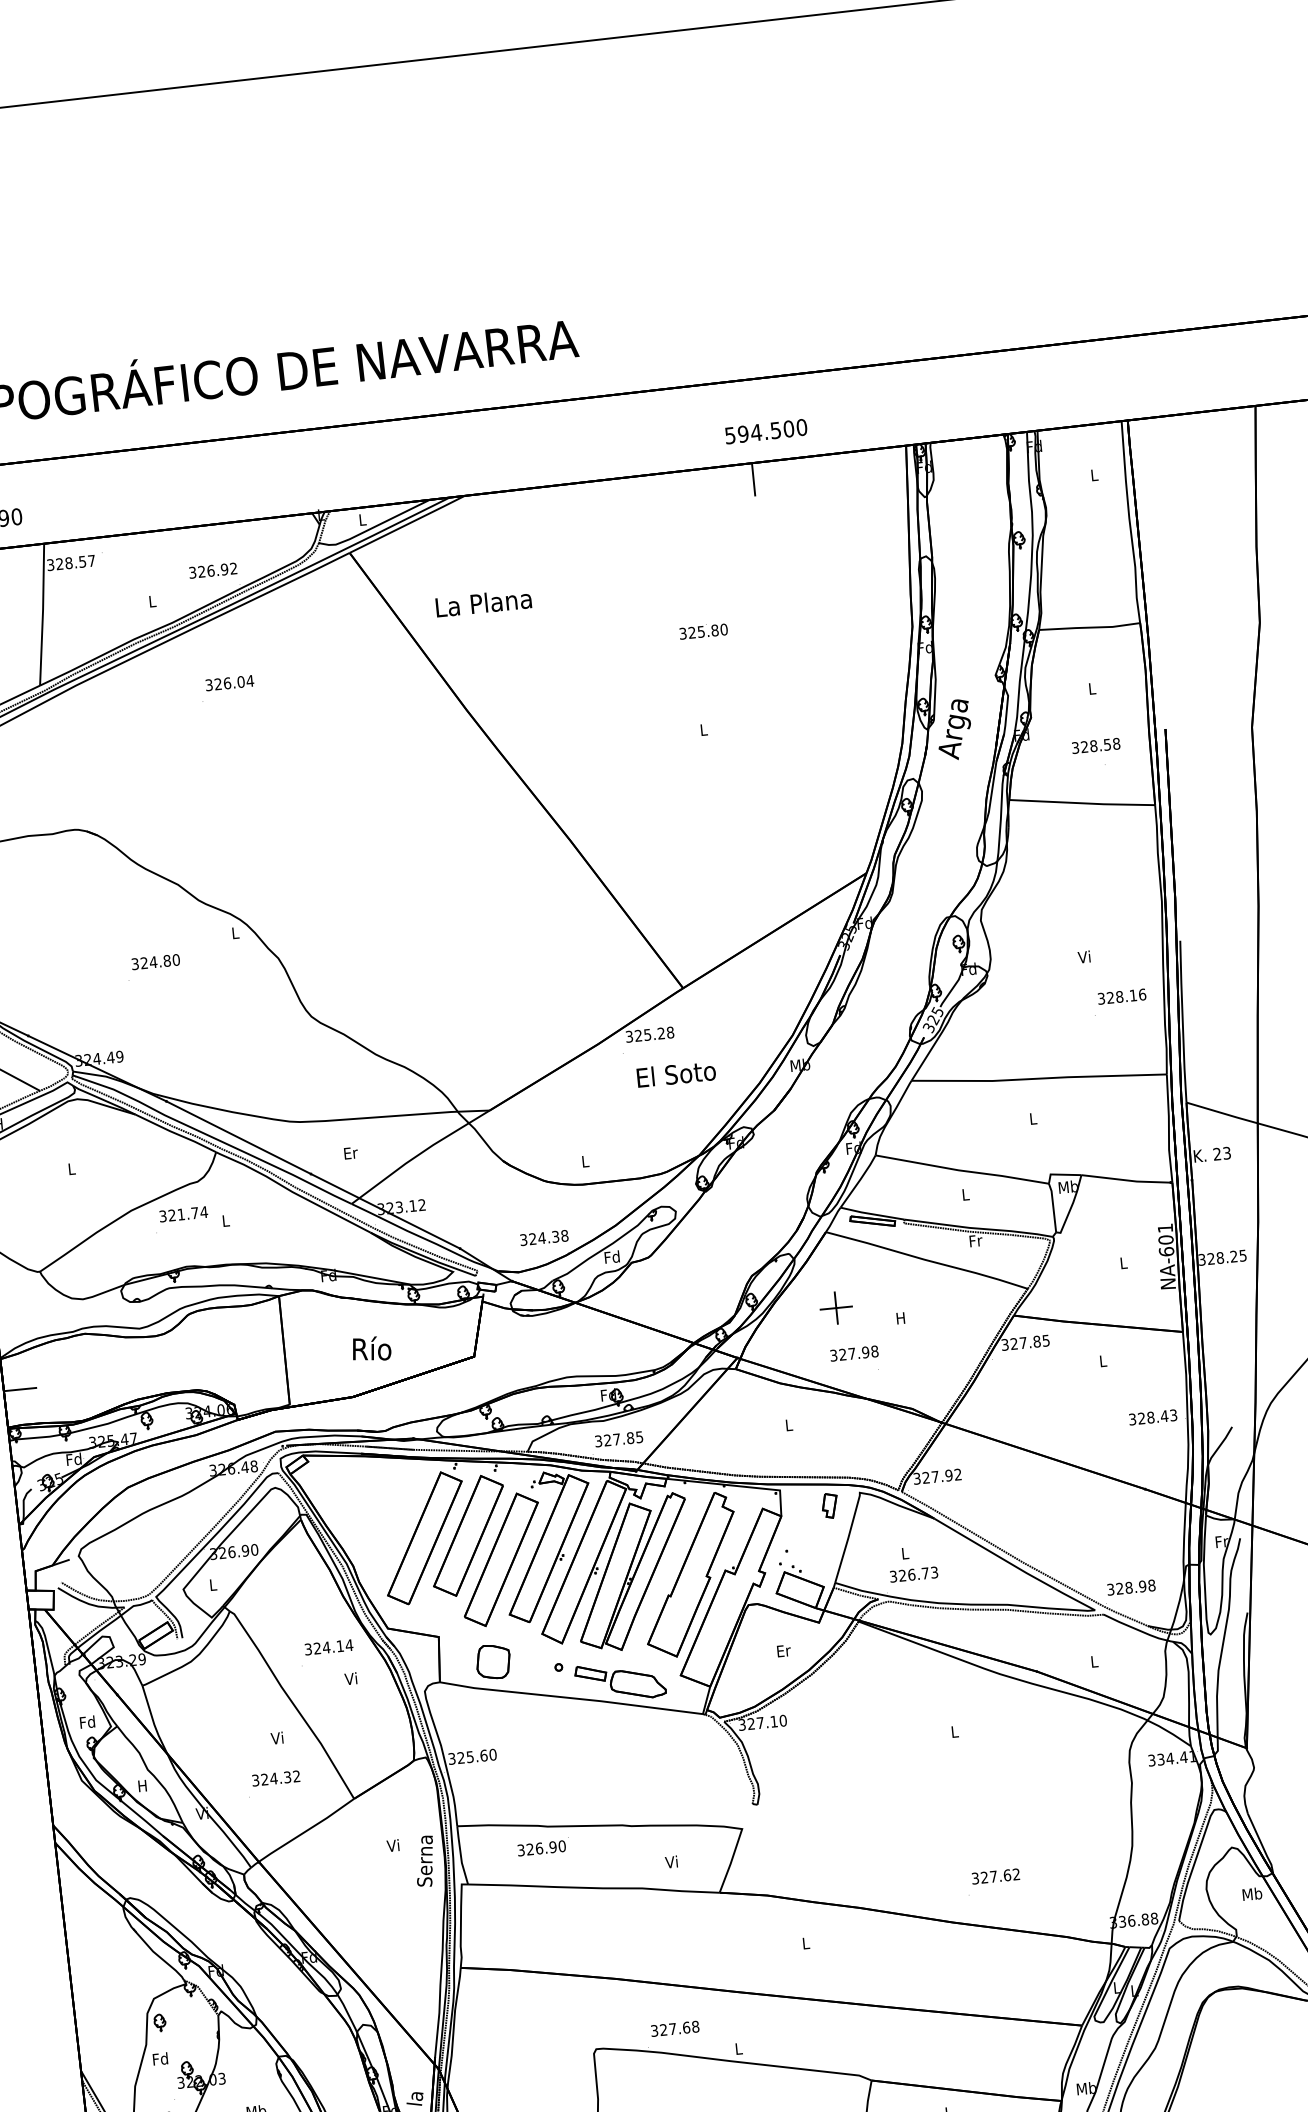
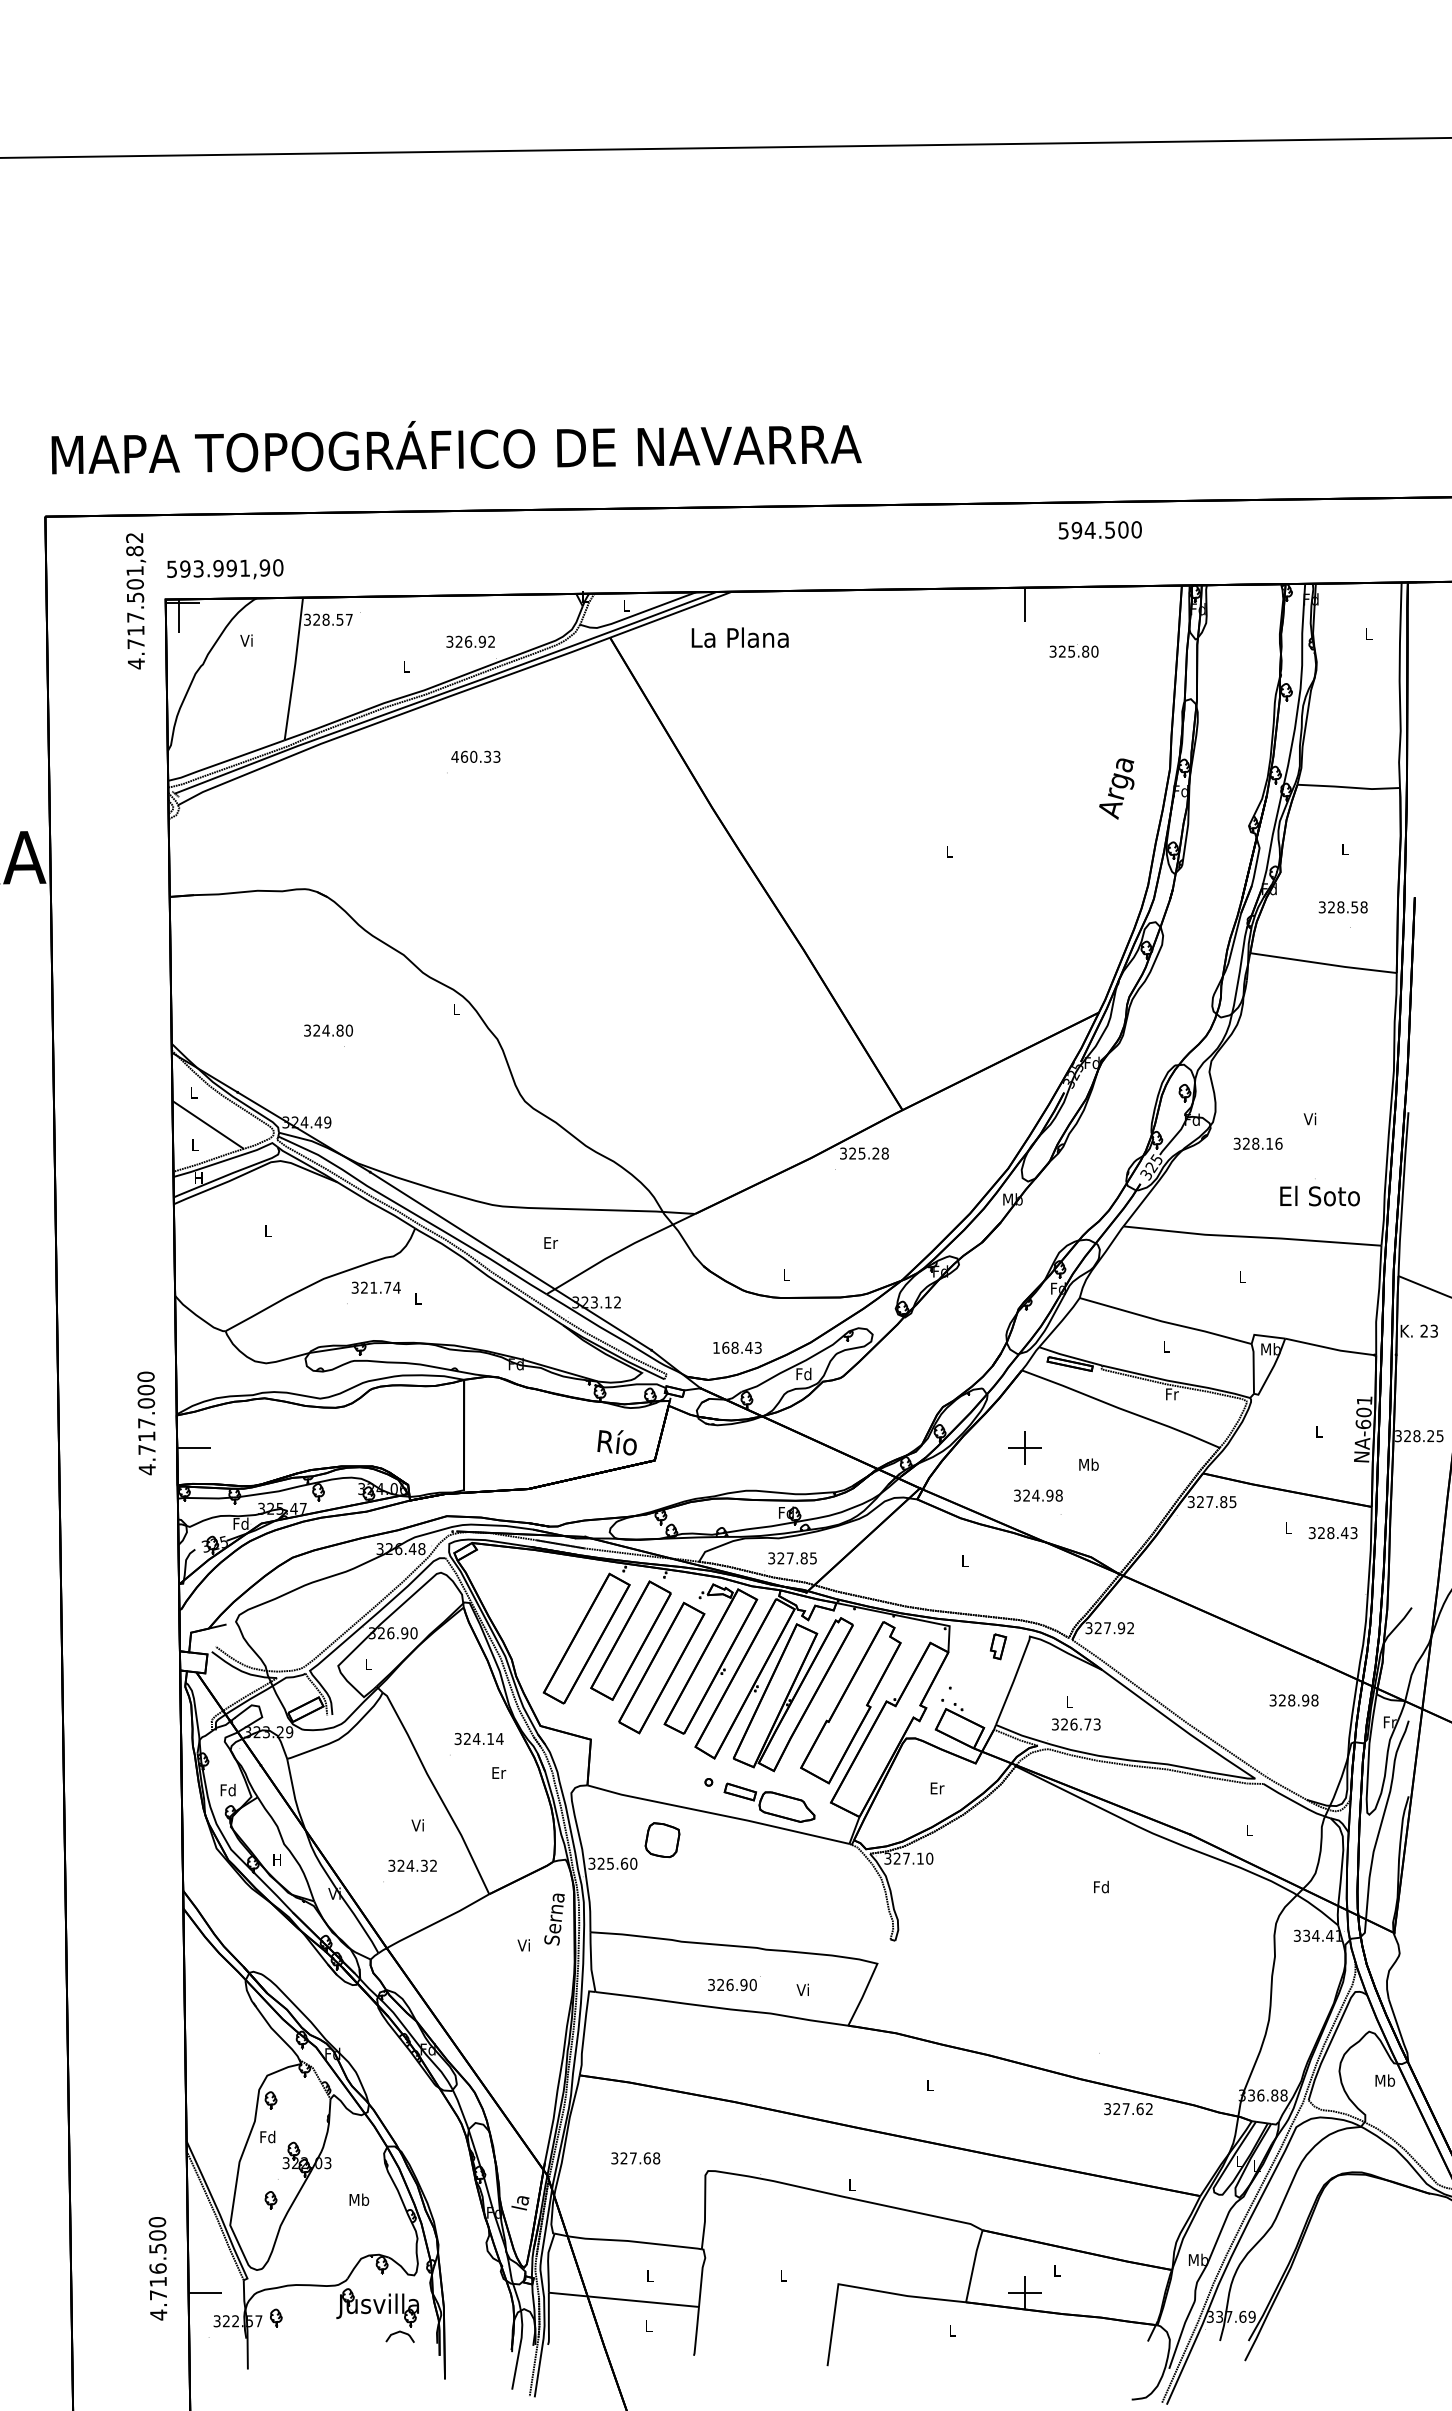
text: (765, 431) -> (1099, 530), moved
text: (482, 602) -> (739, 637), moved
text: (702, 630) -> (1073, 650), moved
text: (229, 682) -> (475, 756), 326.04 -> 460.33
text: (953, 729) -> (1116, 788), moved
text: (155, 961) -> (328, 1030), moved
text: (1121, 996) -> (1257, 1143), moved
text: (675, 1073) -> (1319, 1195), moved
text: (544, 1237) -> (737, 1347), 324.38 -> 168.43
text: (900, 1318) -> (1088, 1464), H -> Mb
text: (370, 1349) -> (616, 1442), moved
text: (851, 1353) -> (1035, 1495), 327.98 -> 324.98
text: (1152, 1417) -> (1332, 1533), moved
text: (1130, 1587) -> (1293, 1700), moved
part: (493, 1662) -> (662, 1840), moved
text: (351, 1678) -> (498, 1772), Vi -> Er
text: (954, 1731) -> (1101, 1886), L -> Fd
text: (543, 1846) -> (734, 1983), moved
text: (425, 1861) -> (554, 1919), moved
text: (996, 1876) -> (1128, 2109), moved
text: (674, 2028) -> (635, 2158), moved

